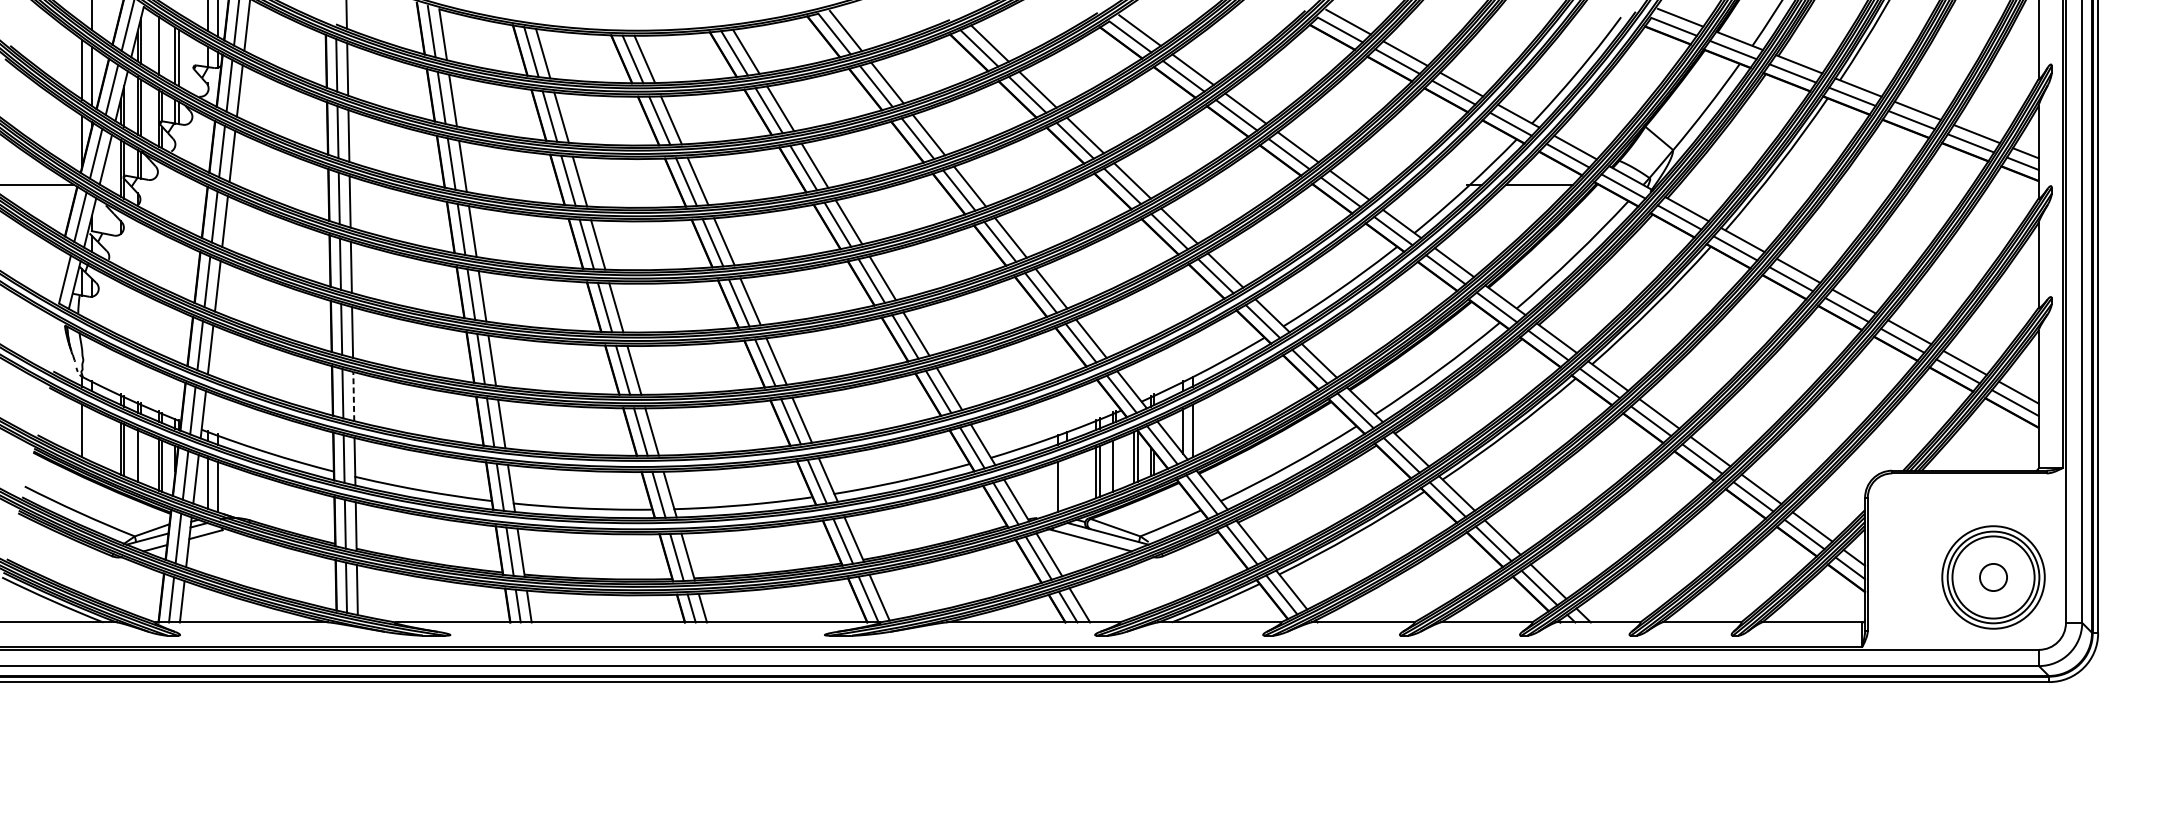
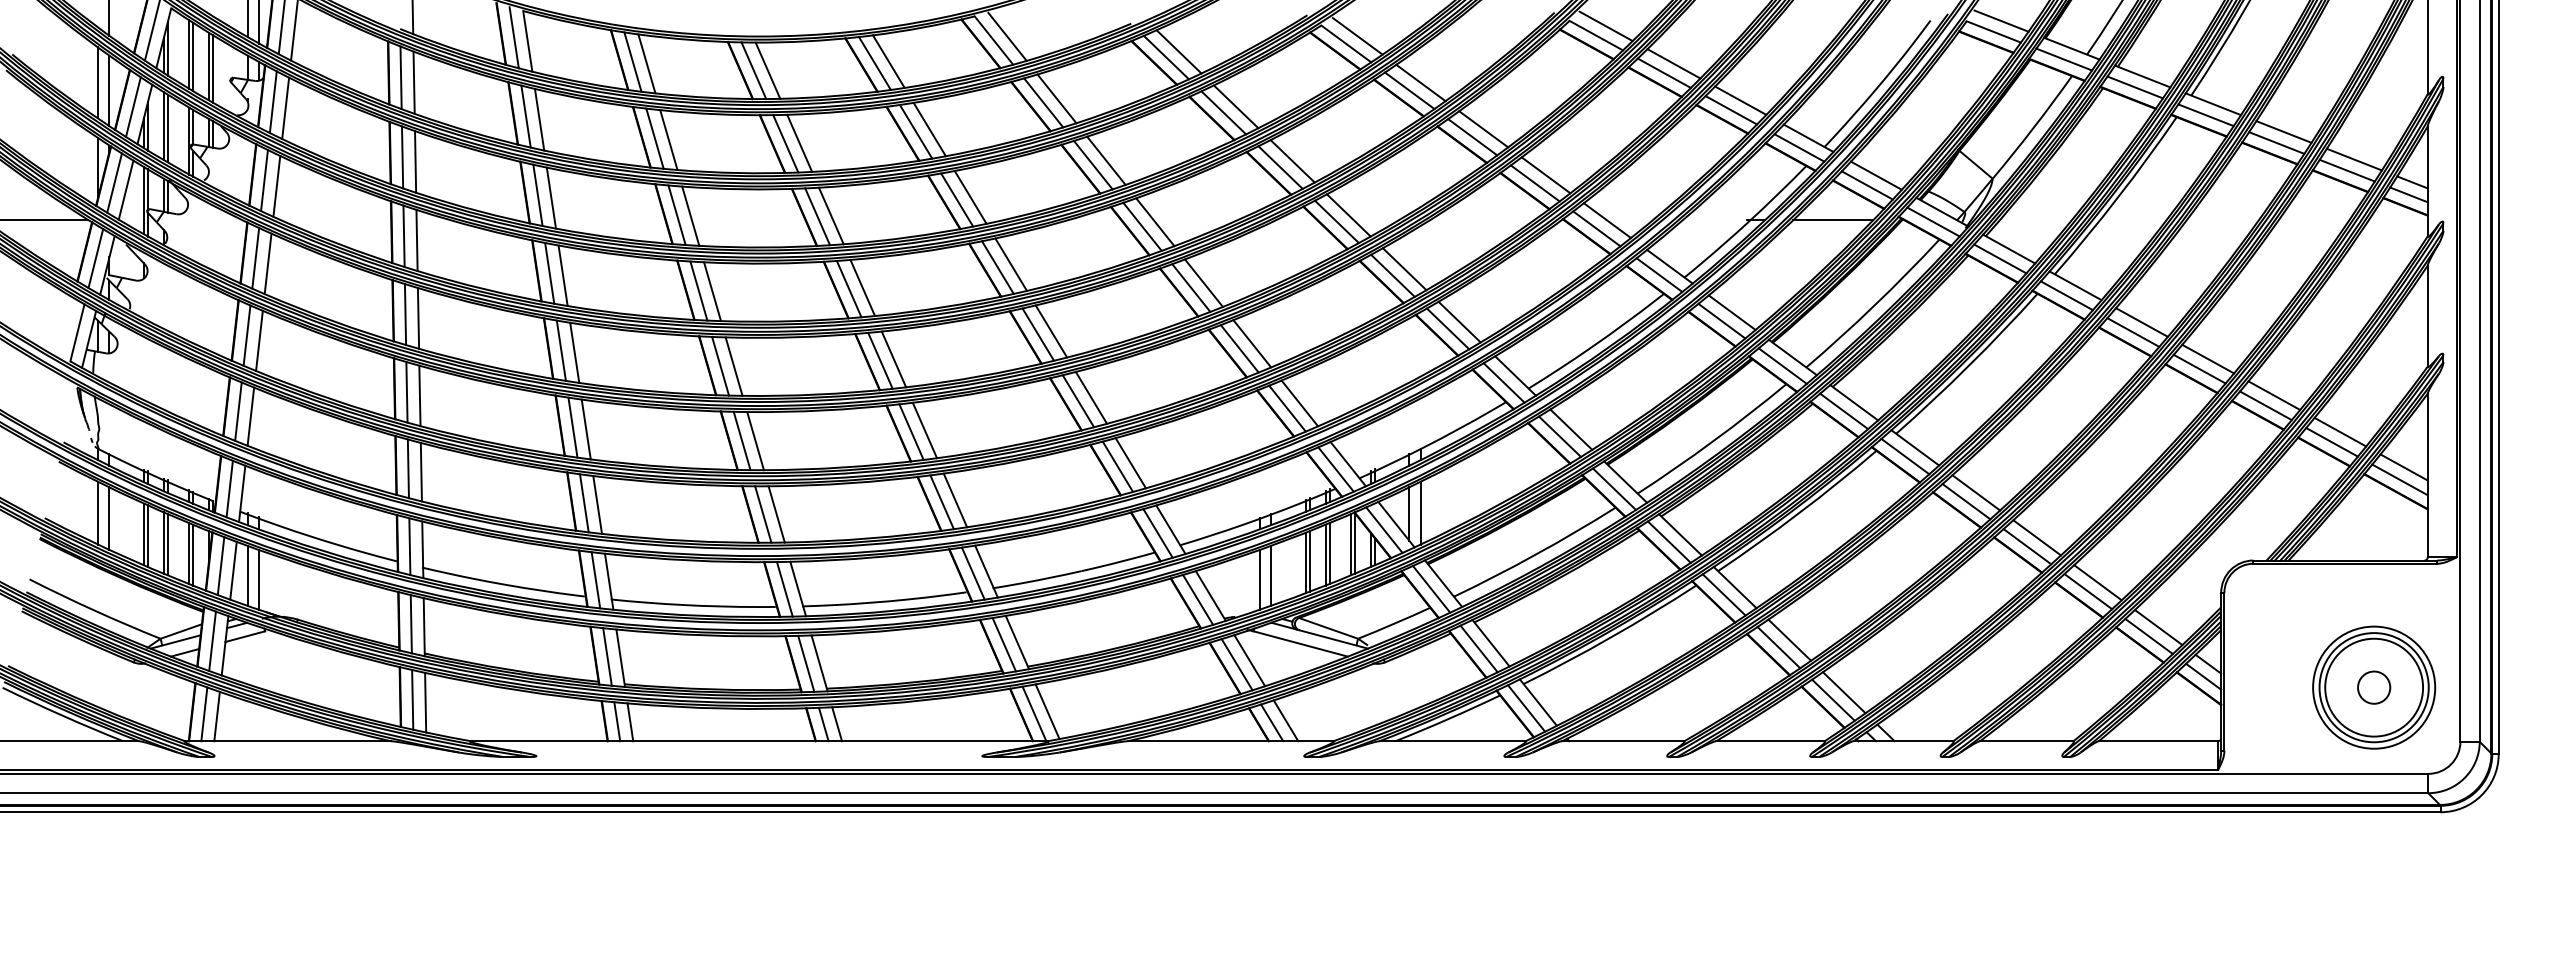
line: (162, 47) -> (193, 56), added
line: (353, 395) -> (421, 471), dashed -> solid
line: (91, 435) -> (109, 518), added
line: (140, 457) -> (167, 544), added
line: (1116, 464) -> (1329, 553), added
line: (1067, 483) -> (1271, 575), added

